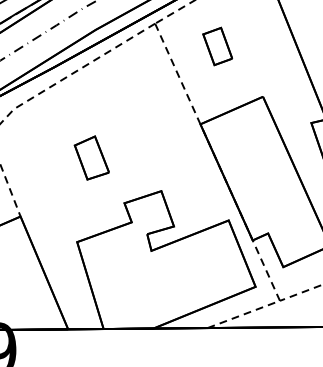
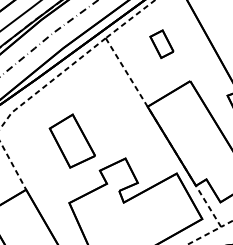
part: (217, 46) -> (161, 44), moved
part: (91, 157) -> (72, 140), size x1.67

